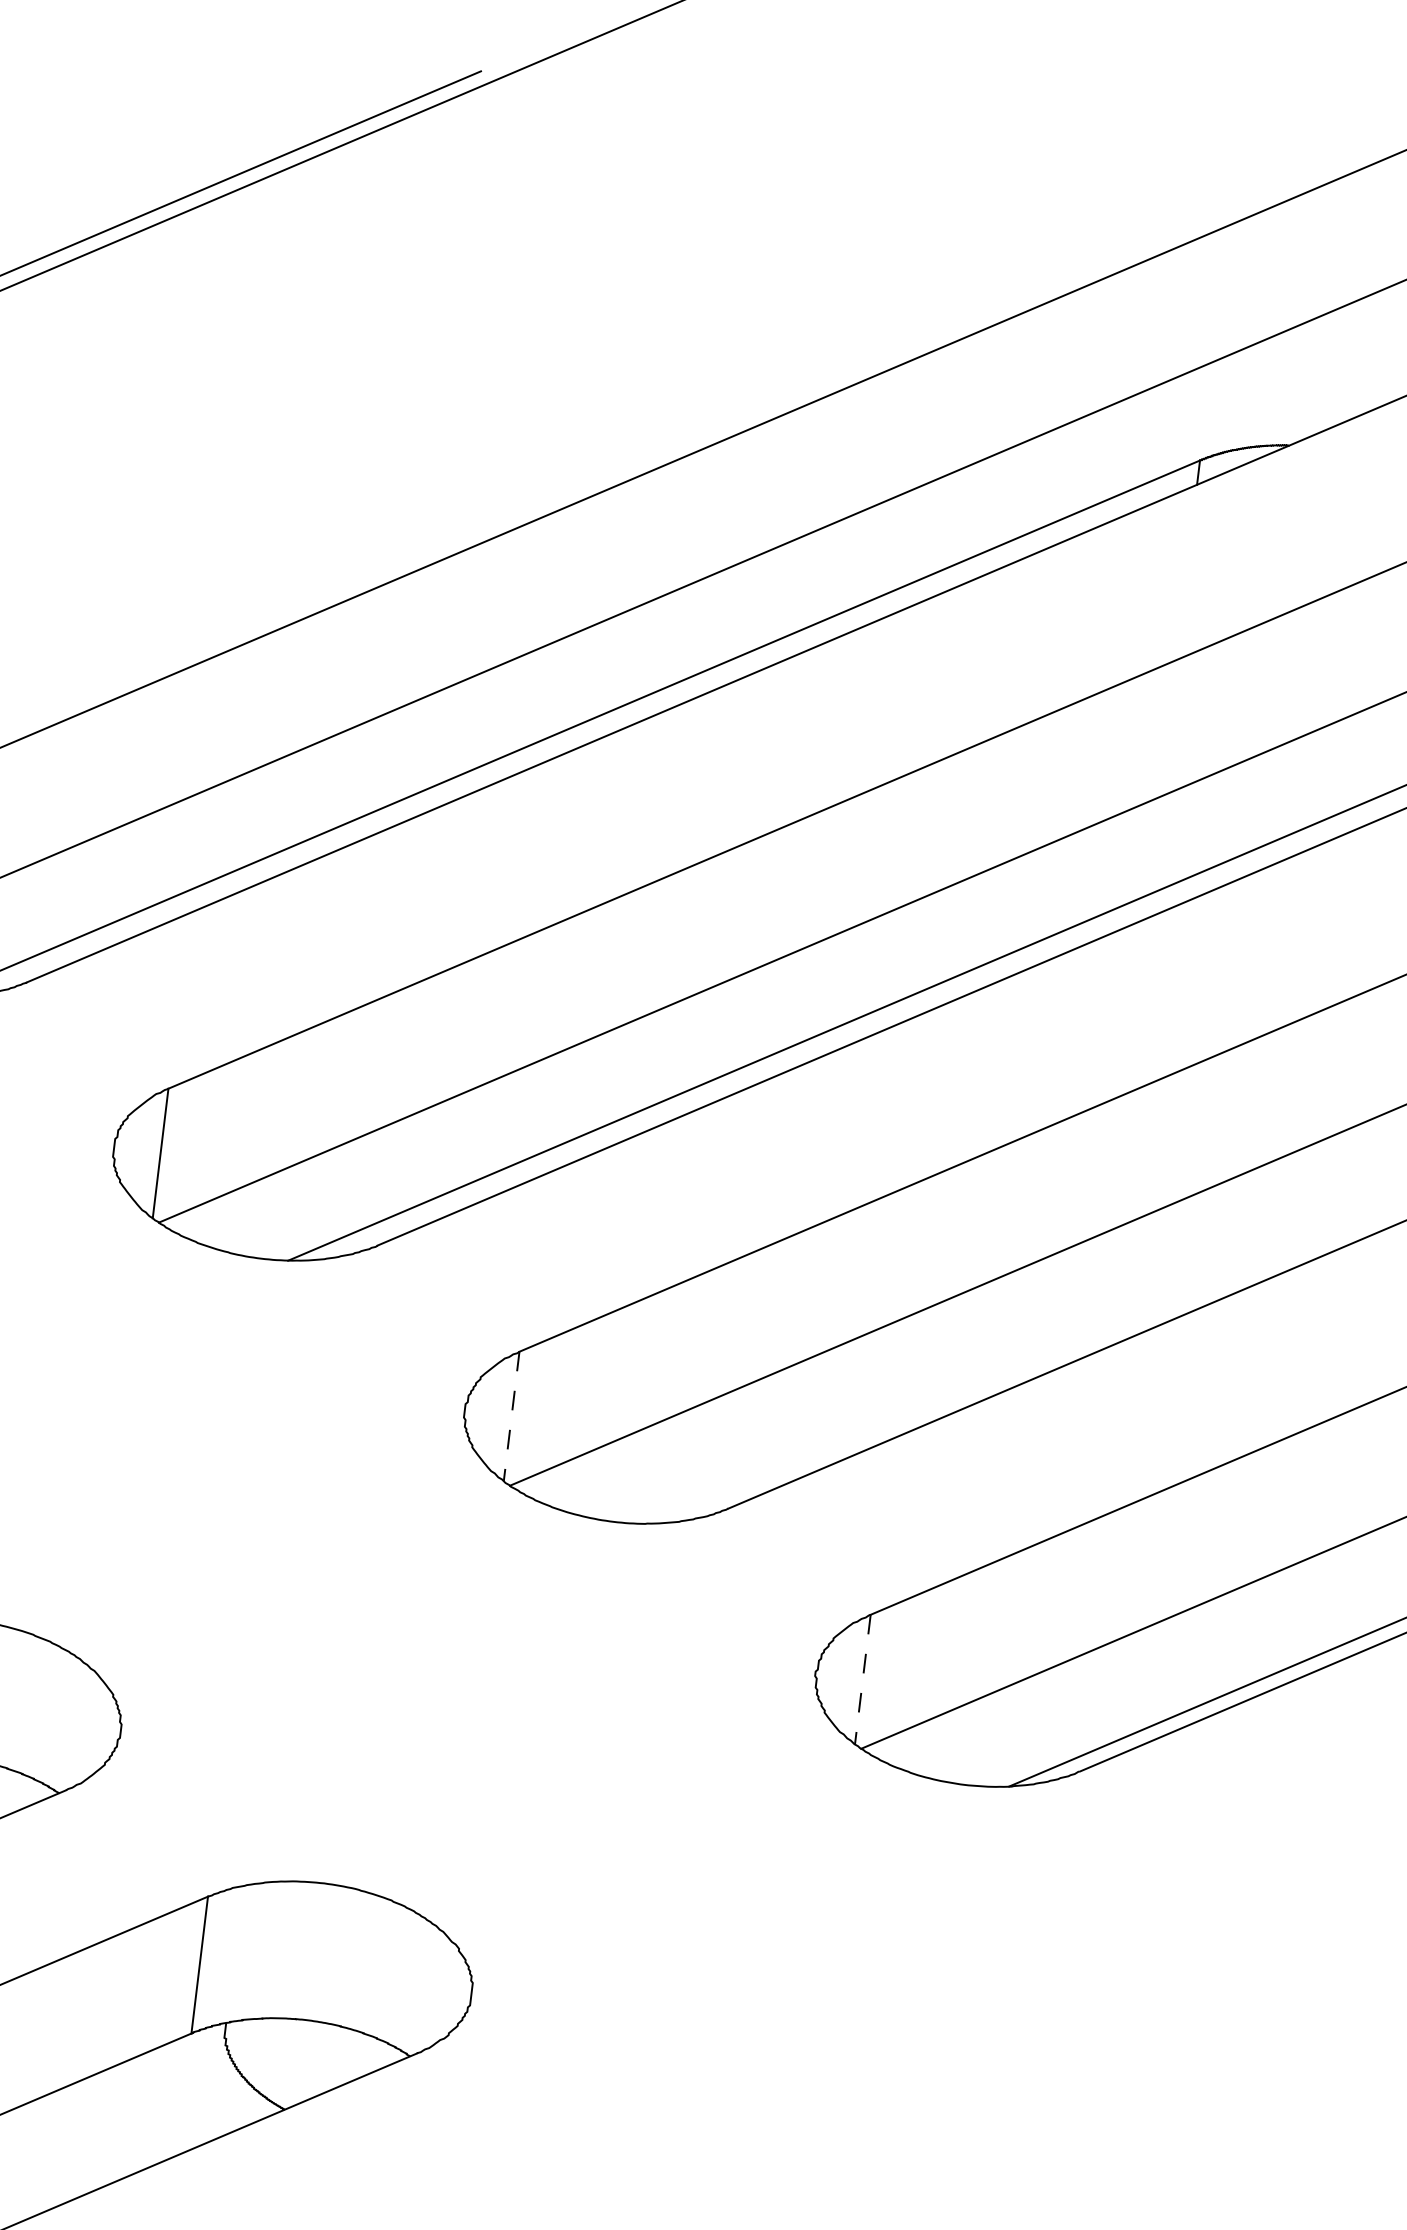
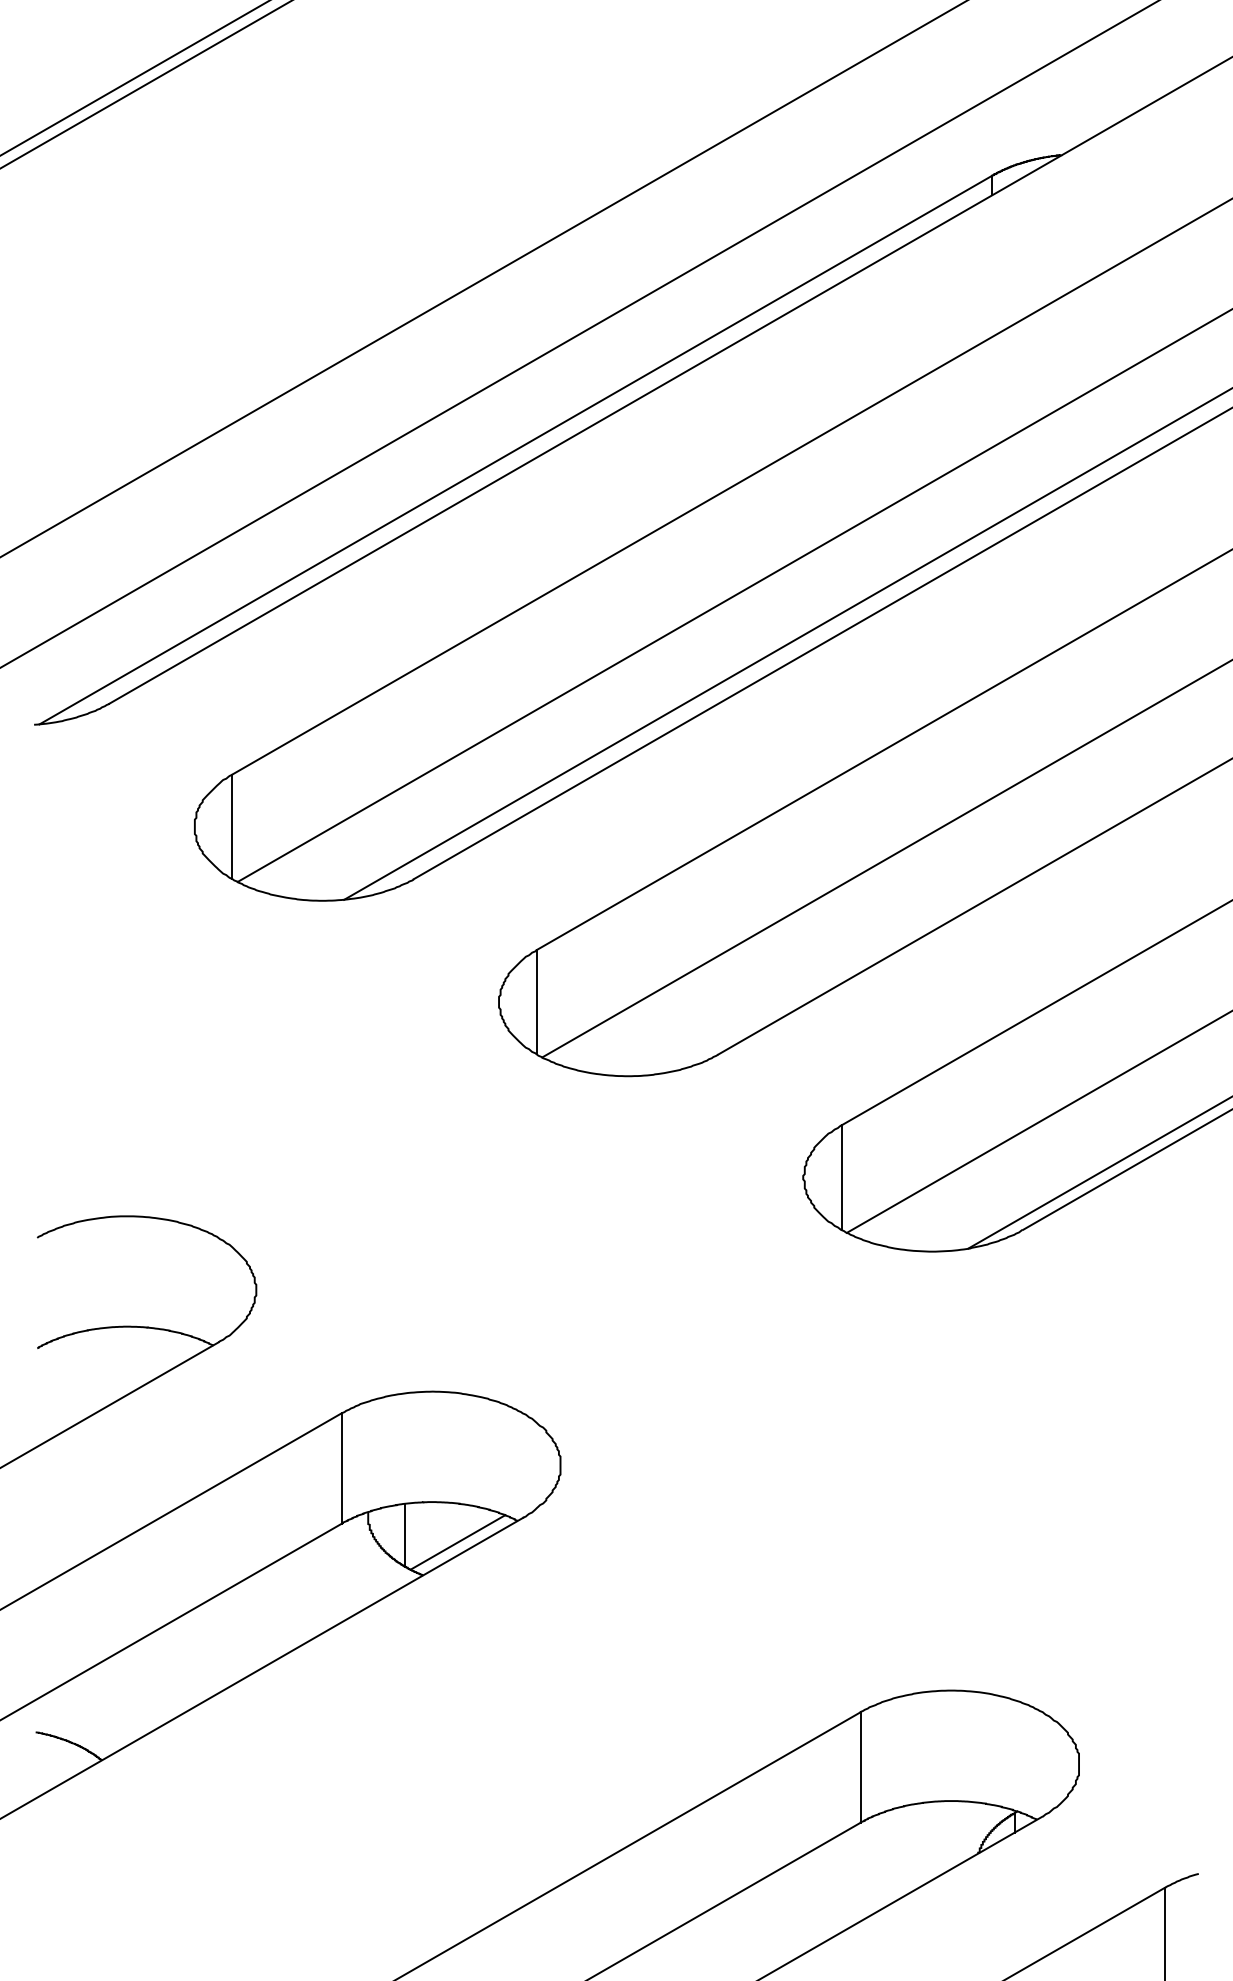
line: (511, 1416) -> (536, 1002), dashed -> solid
line: (862, 1680) -> (841, 1178), dashed -> solid
line: (269, 2056) -> (405, 1534), added
line: (332, 2074) -> (457, 1542), added

